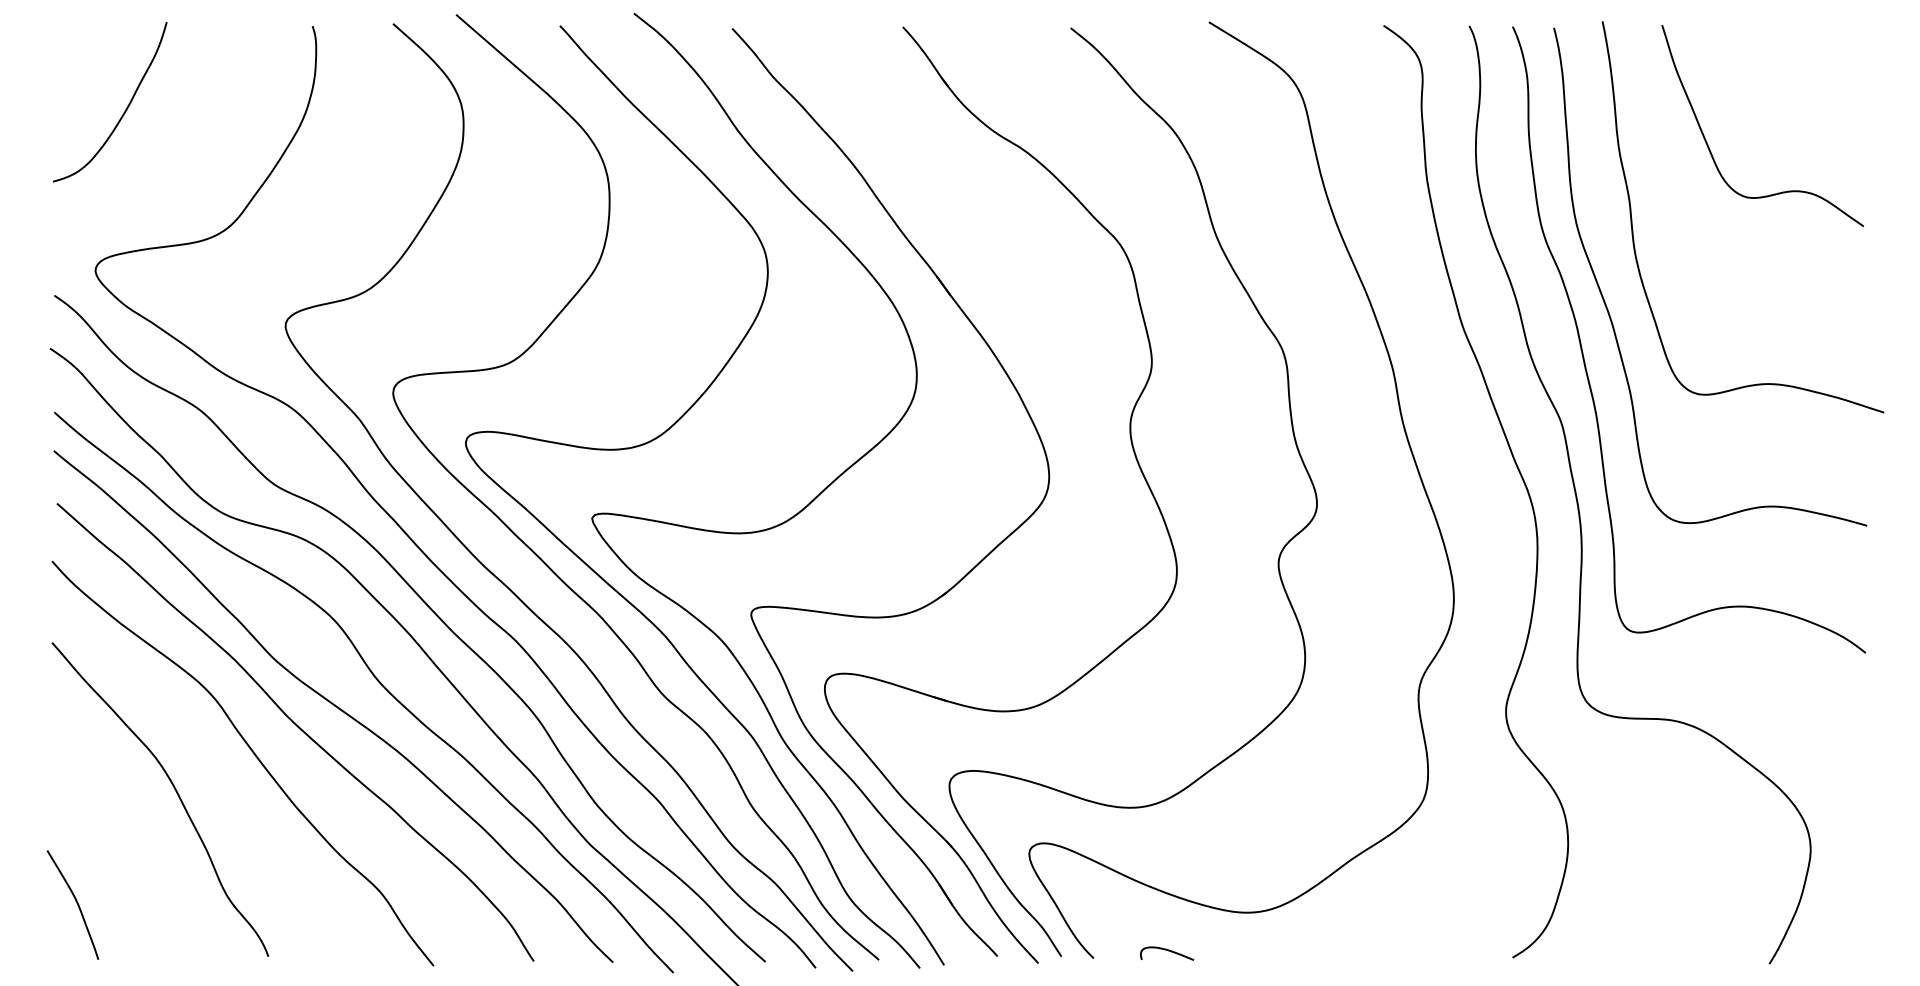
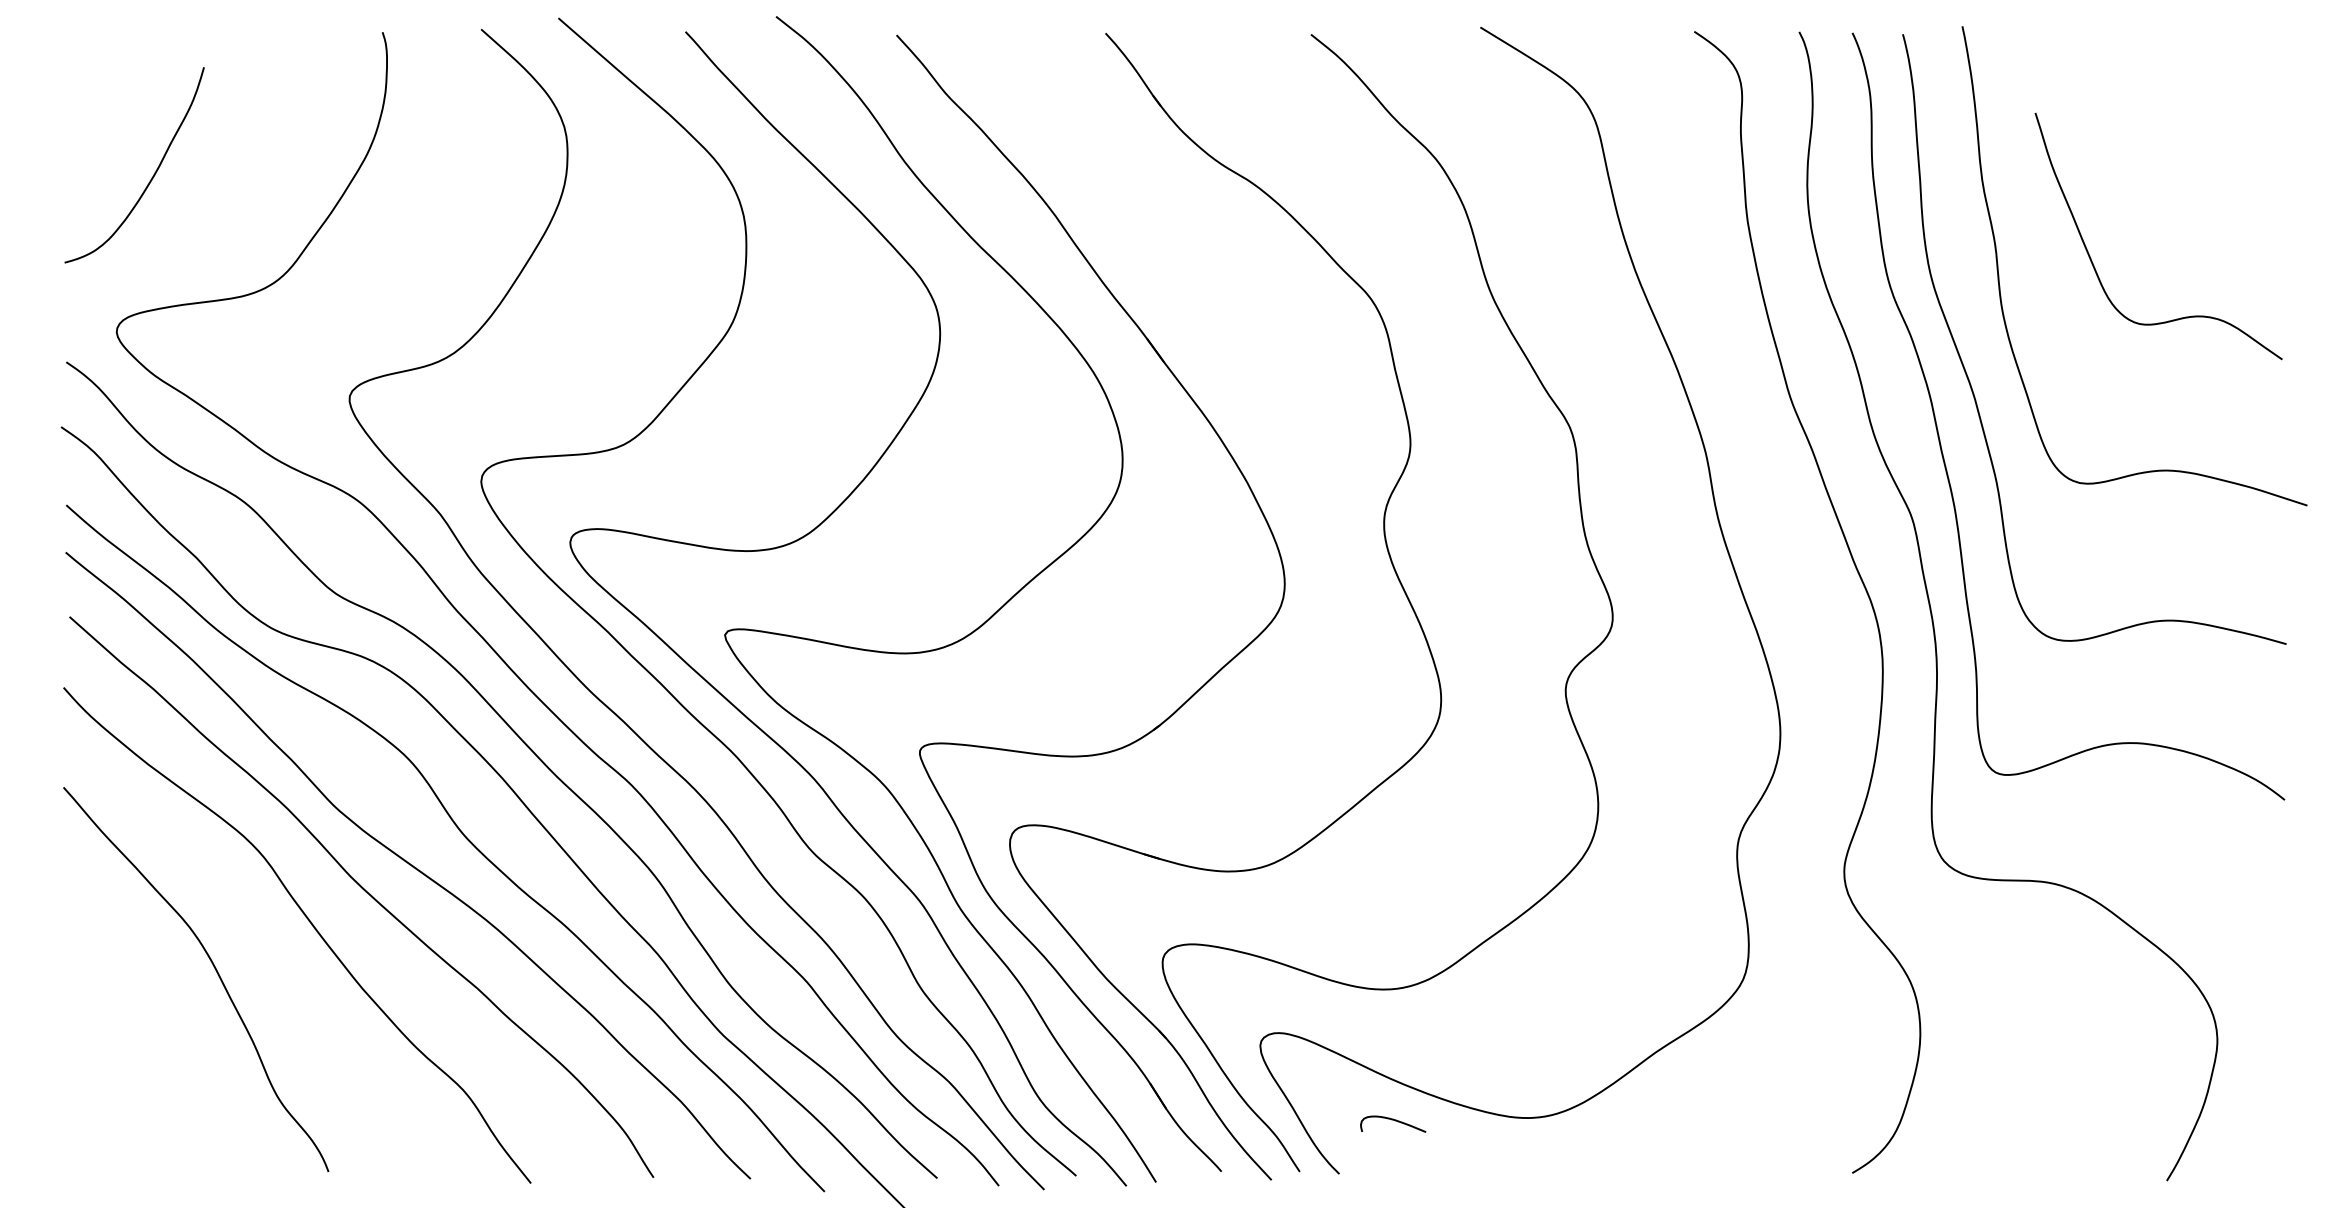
curve: (123, 112) -> (151, 177), moved
curve: (1711, 151) -> (2095, 267), moved
curve: (76, 903) -> (93, 1106), removed
curve: (1169, 951) -> (1395, 1121), moved

